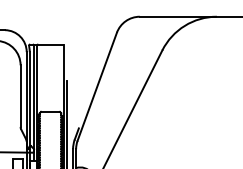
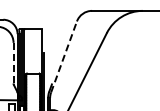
line: (97, 87) -> (64, 57), solid -> dashed
line: (20, 95) -> (13, 62), solid -> dashed

